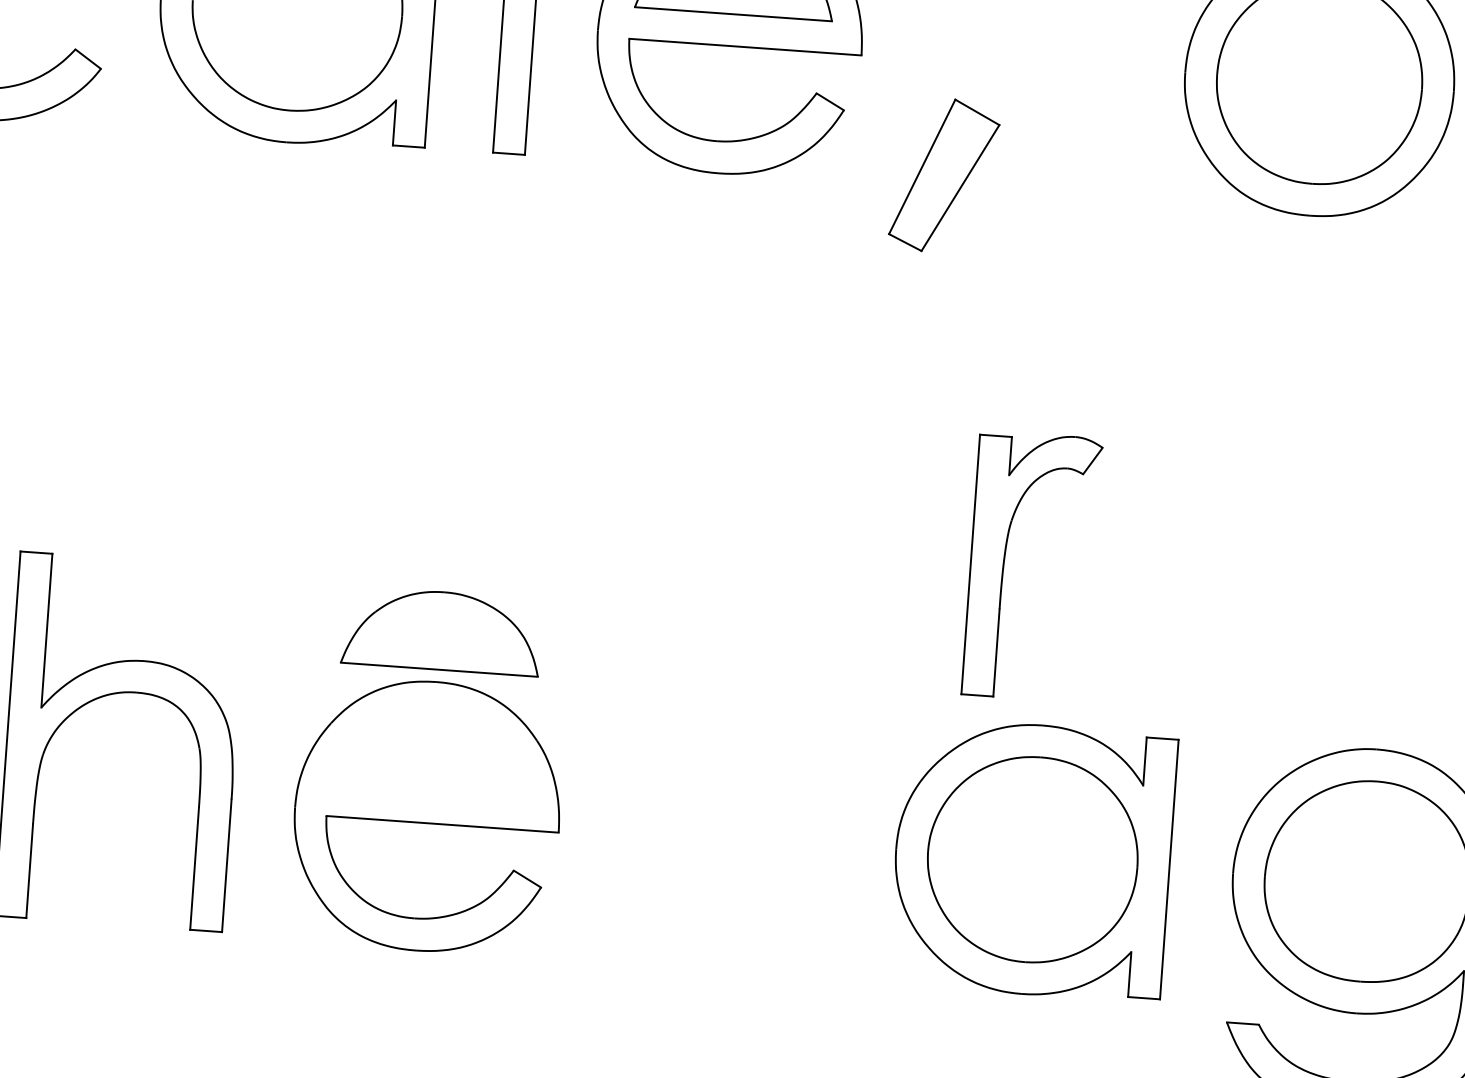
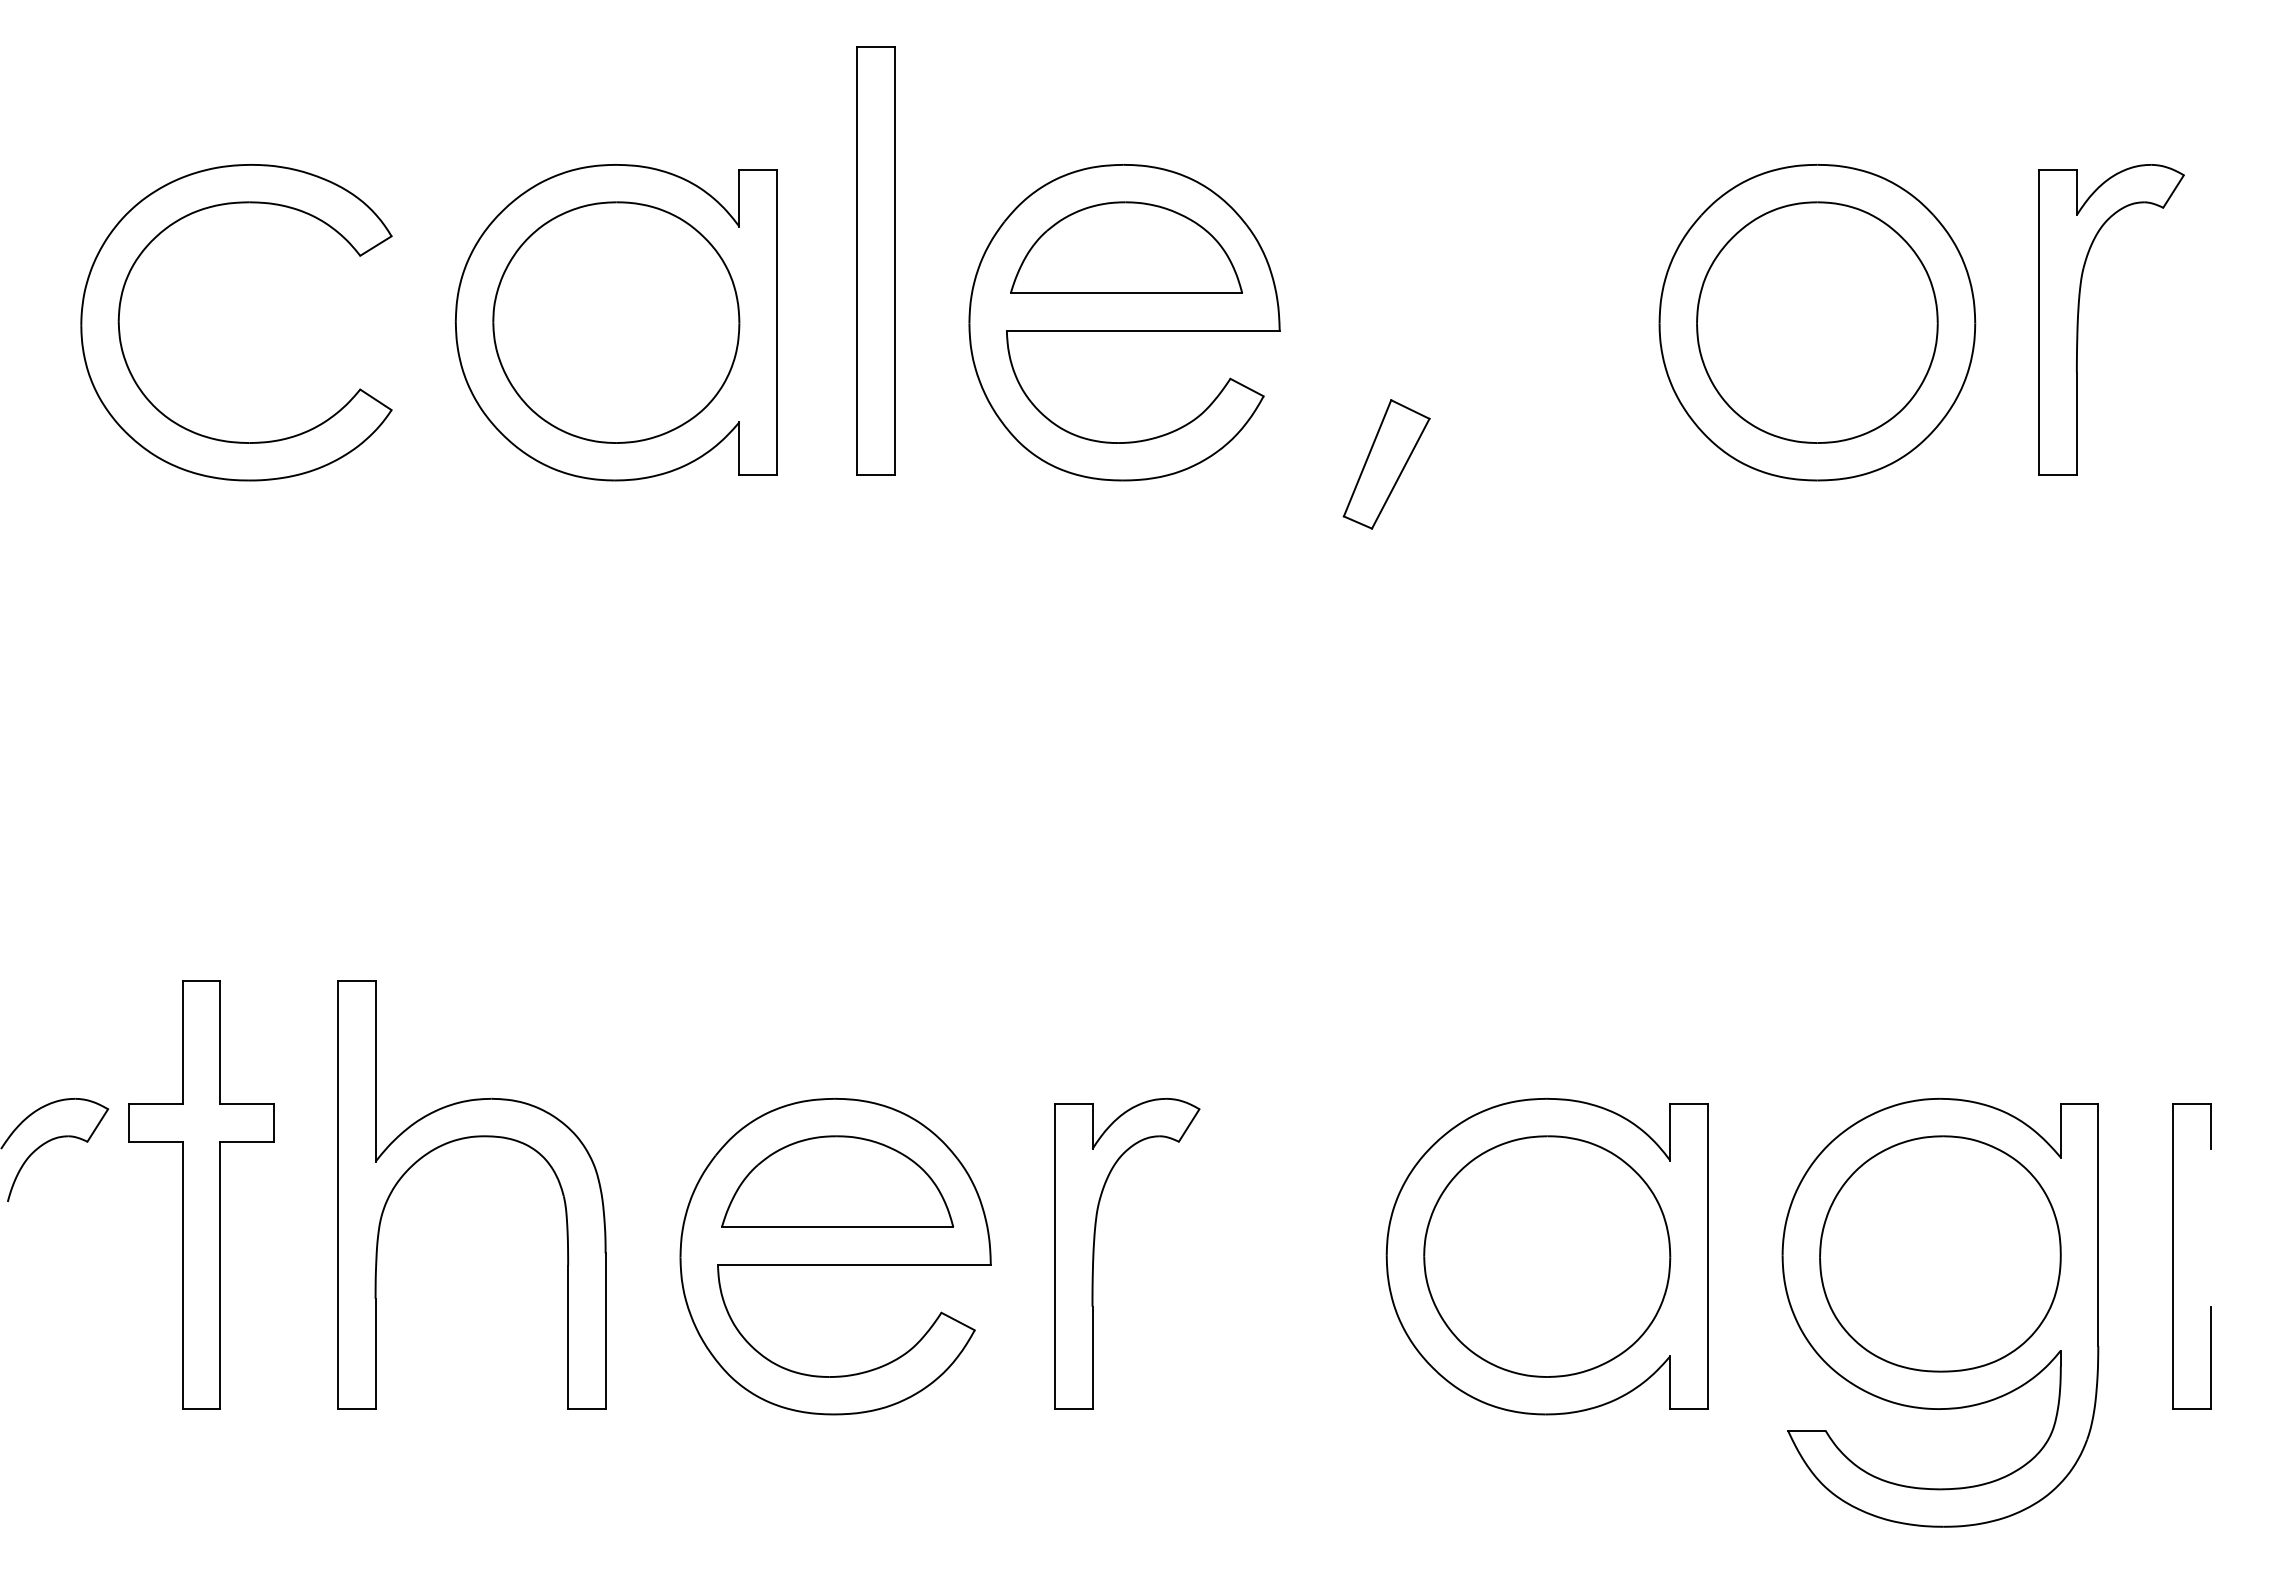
part: (944, 175) -> (1386, 464), size x0.71
part: (1004, 564) -> (1094, 1253), moved
part: (442, 630) -> (837, 1181), moved

